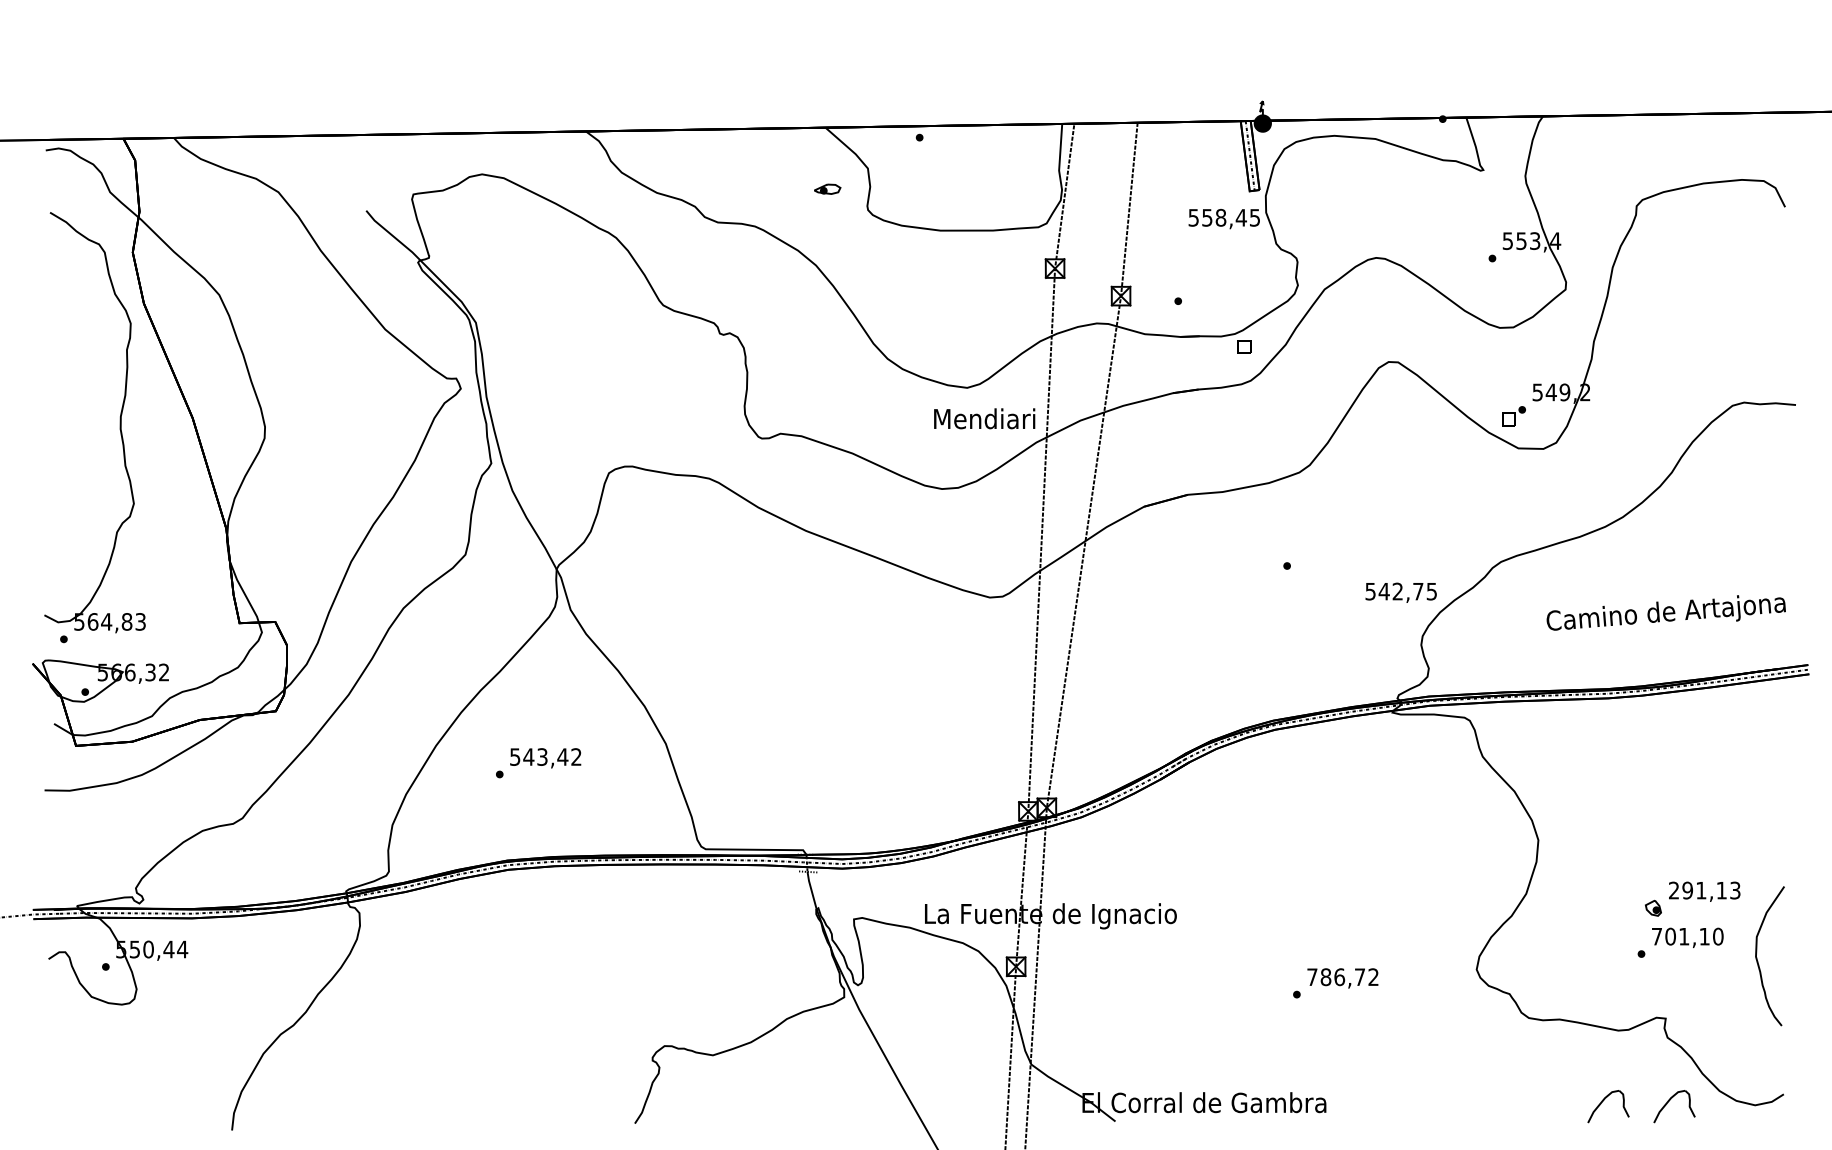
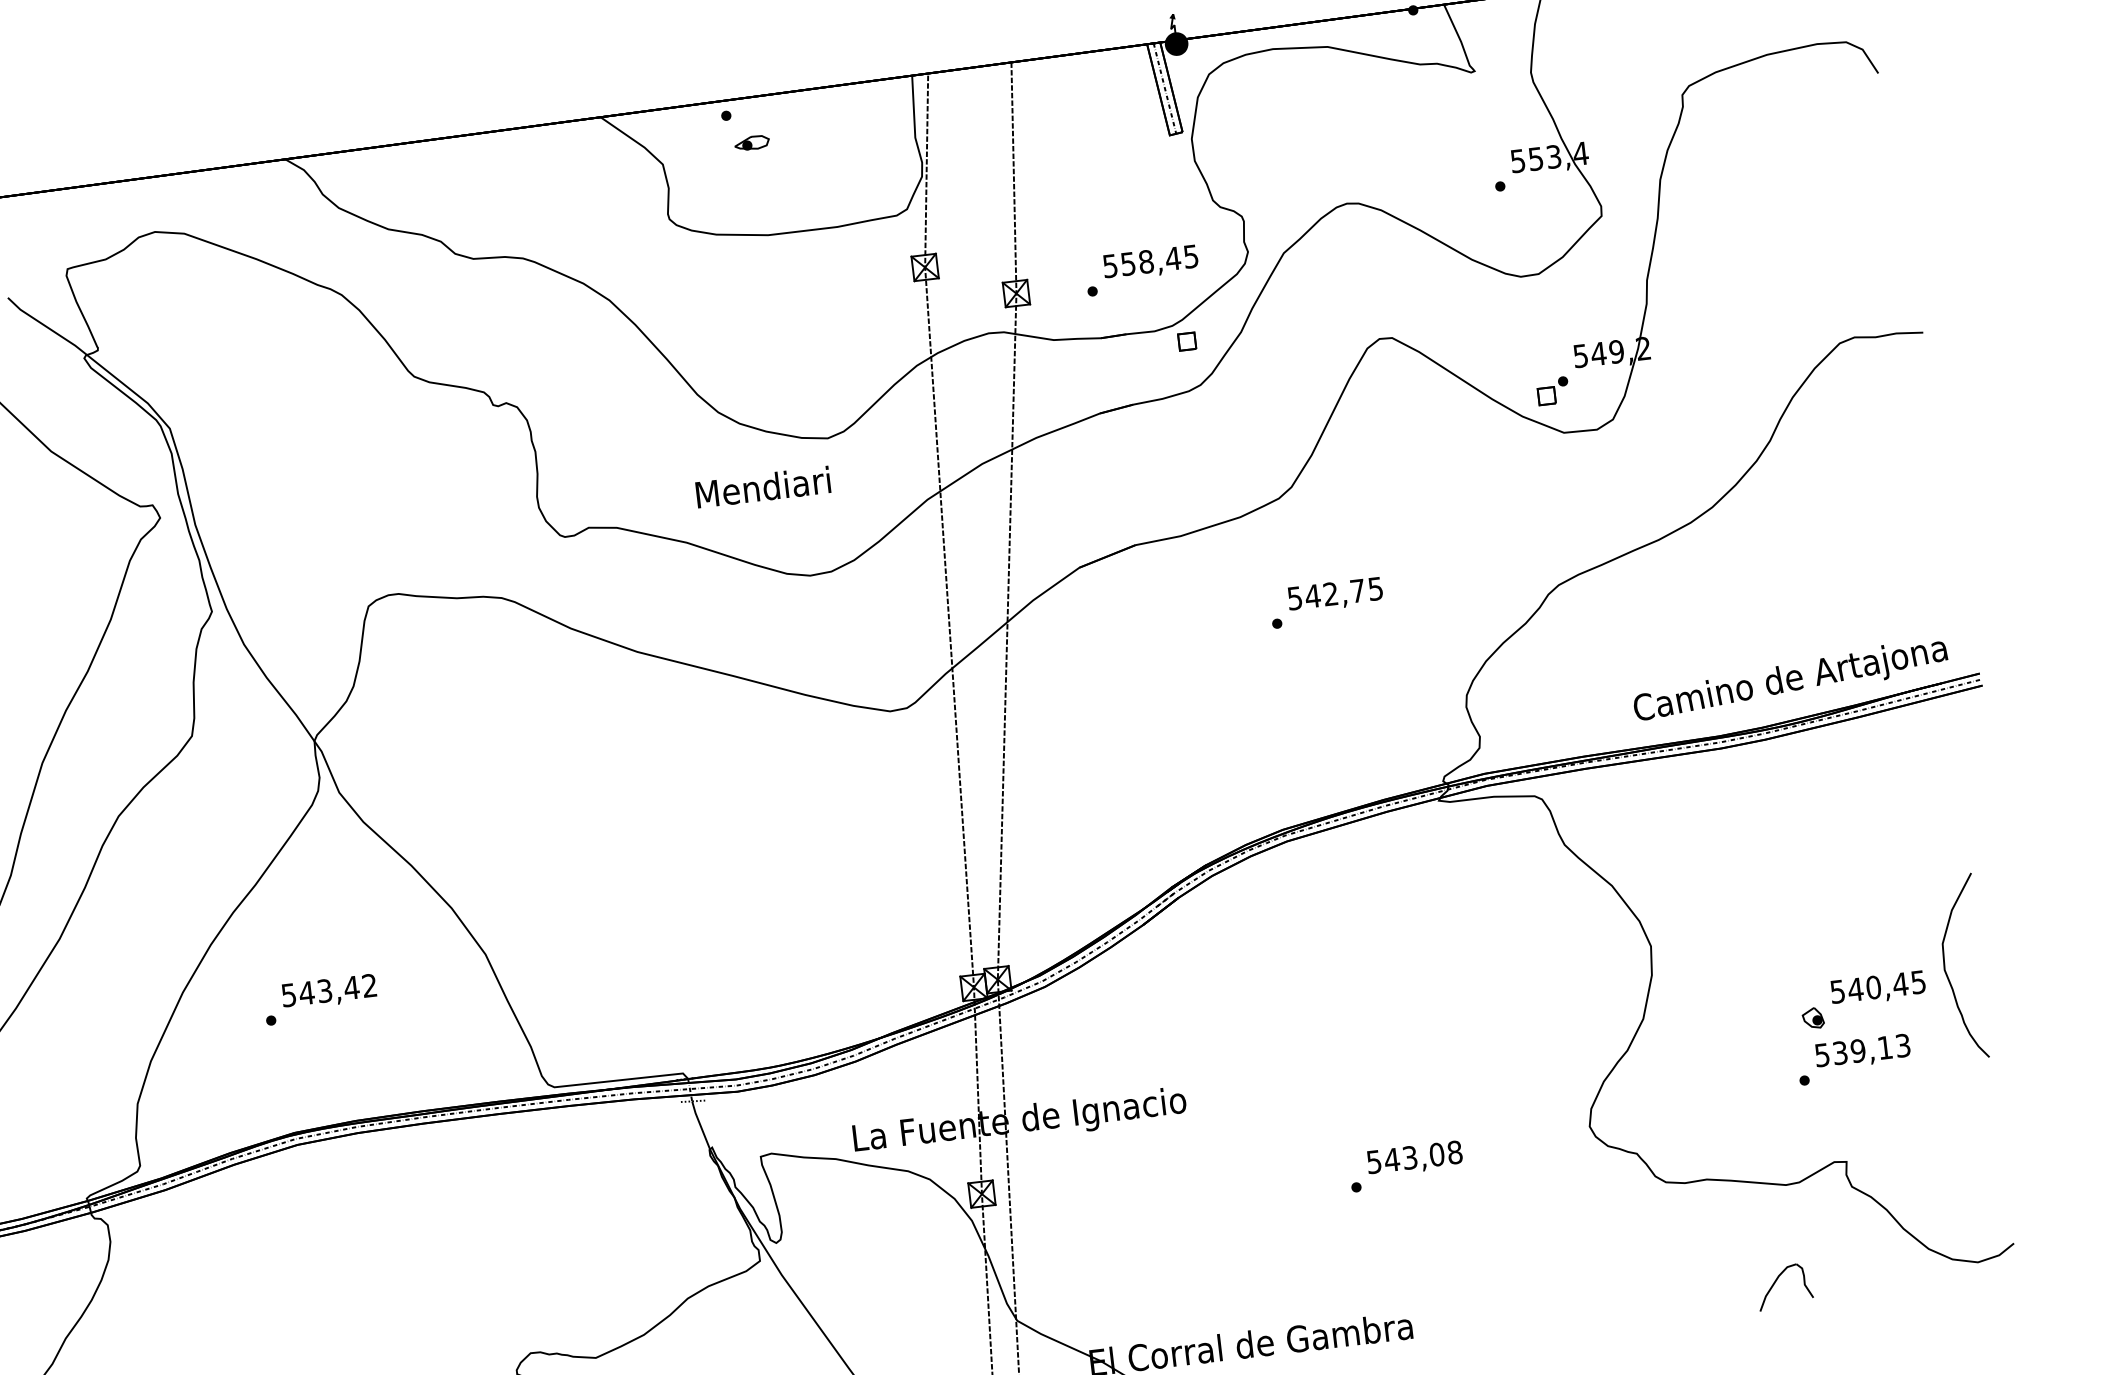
part: (827, 188) -> (751, 141), moved
text: (1223, 219) -> (1149, 263), moved
text: (984, 418) -> (763, 486), moved
text: (1400, 592) -> (1334, 594), moved
text: (1665, 612) -> (1789, 679), moved
text: (1704, 890) -> (1877, 986), 291,13 -> 540,45
text: (1687, 936) -> (1862, 1050), 701,10 -> 539,13
curve: (1757, 957) -> (1946, 970), moved
text: (1342, 977) -> (1413, 1157), 786,72 -> 543,08
part: (1669, 1101) -> (1864, 1270), removed

